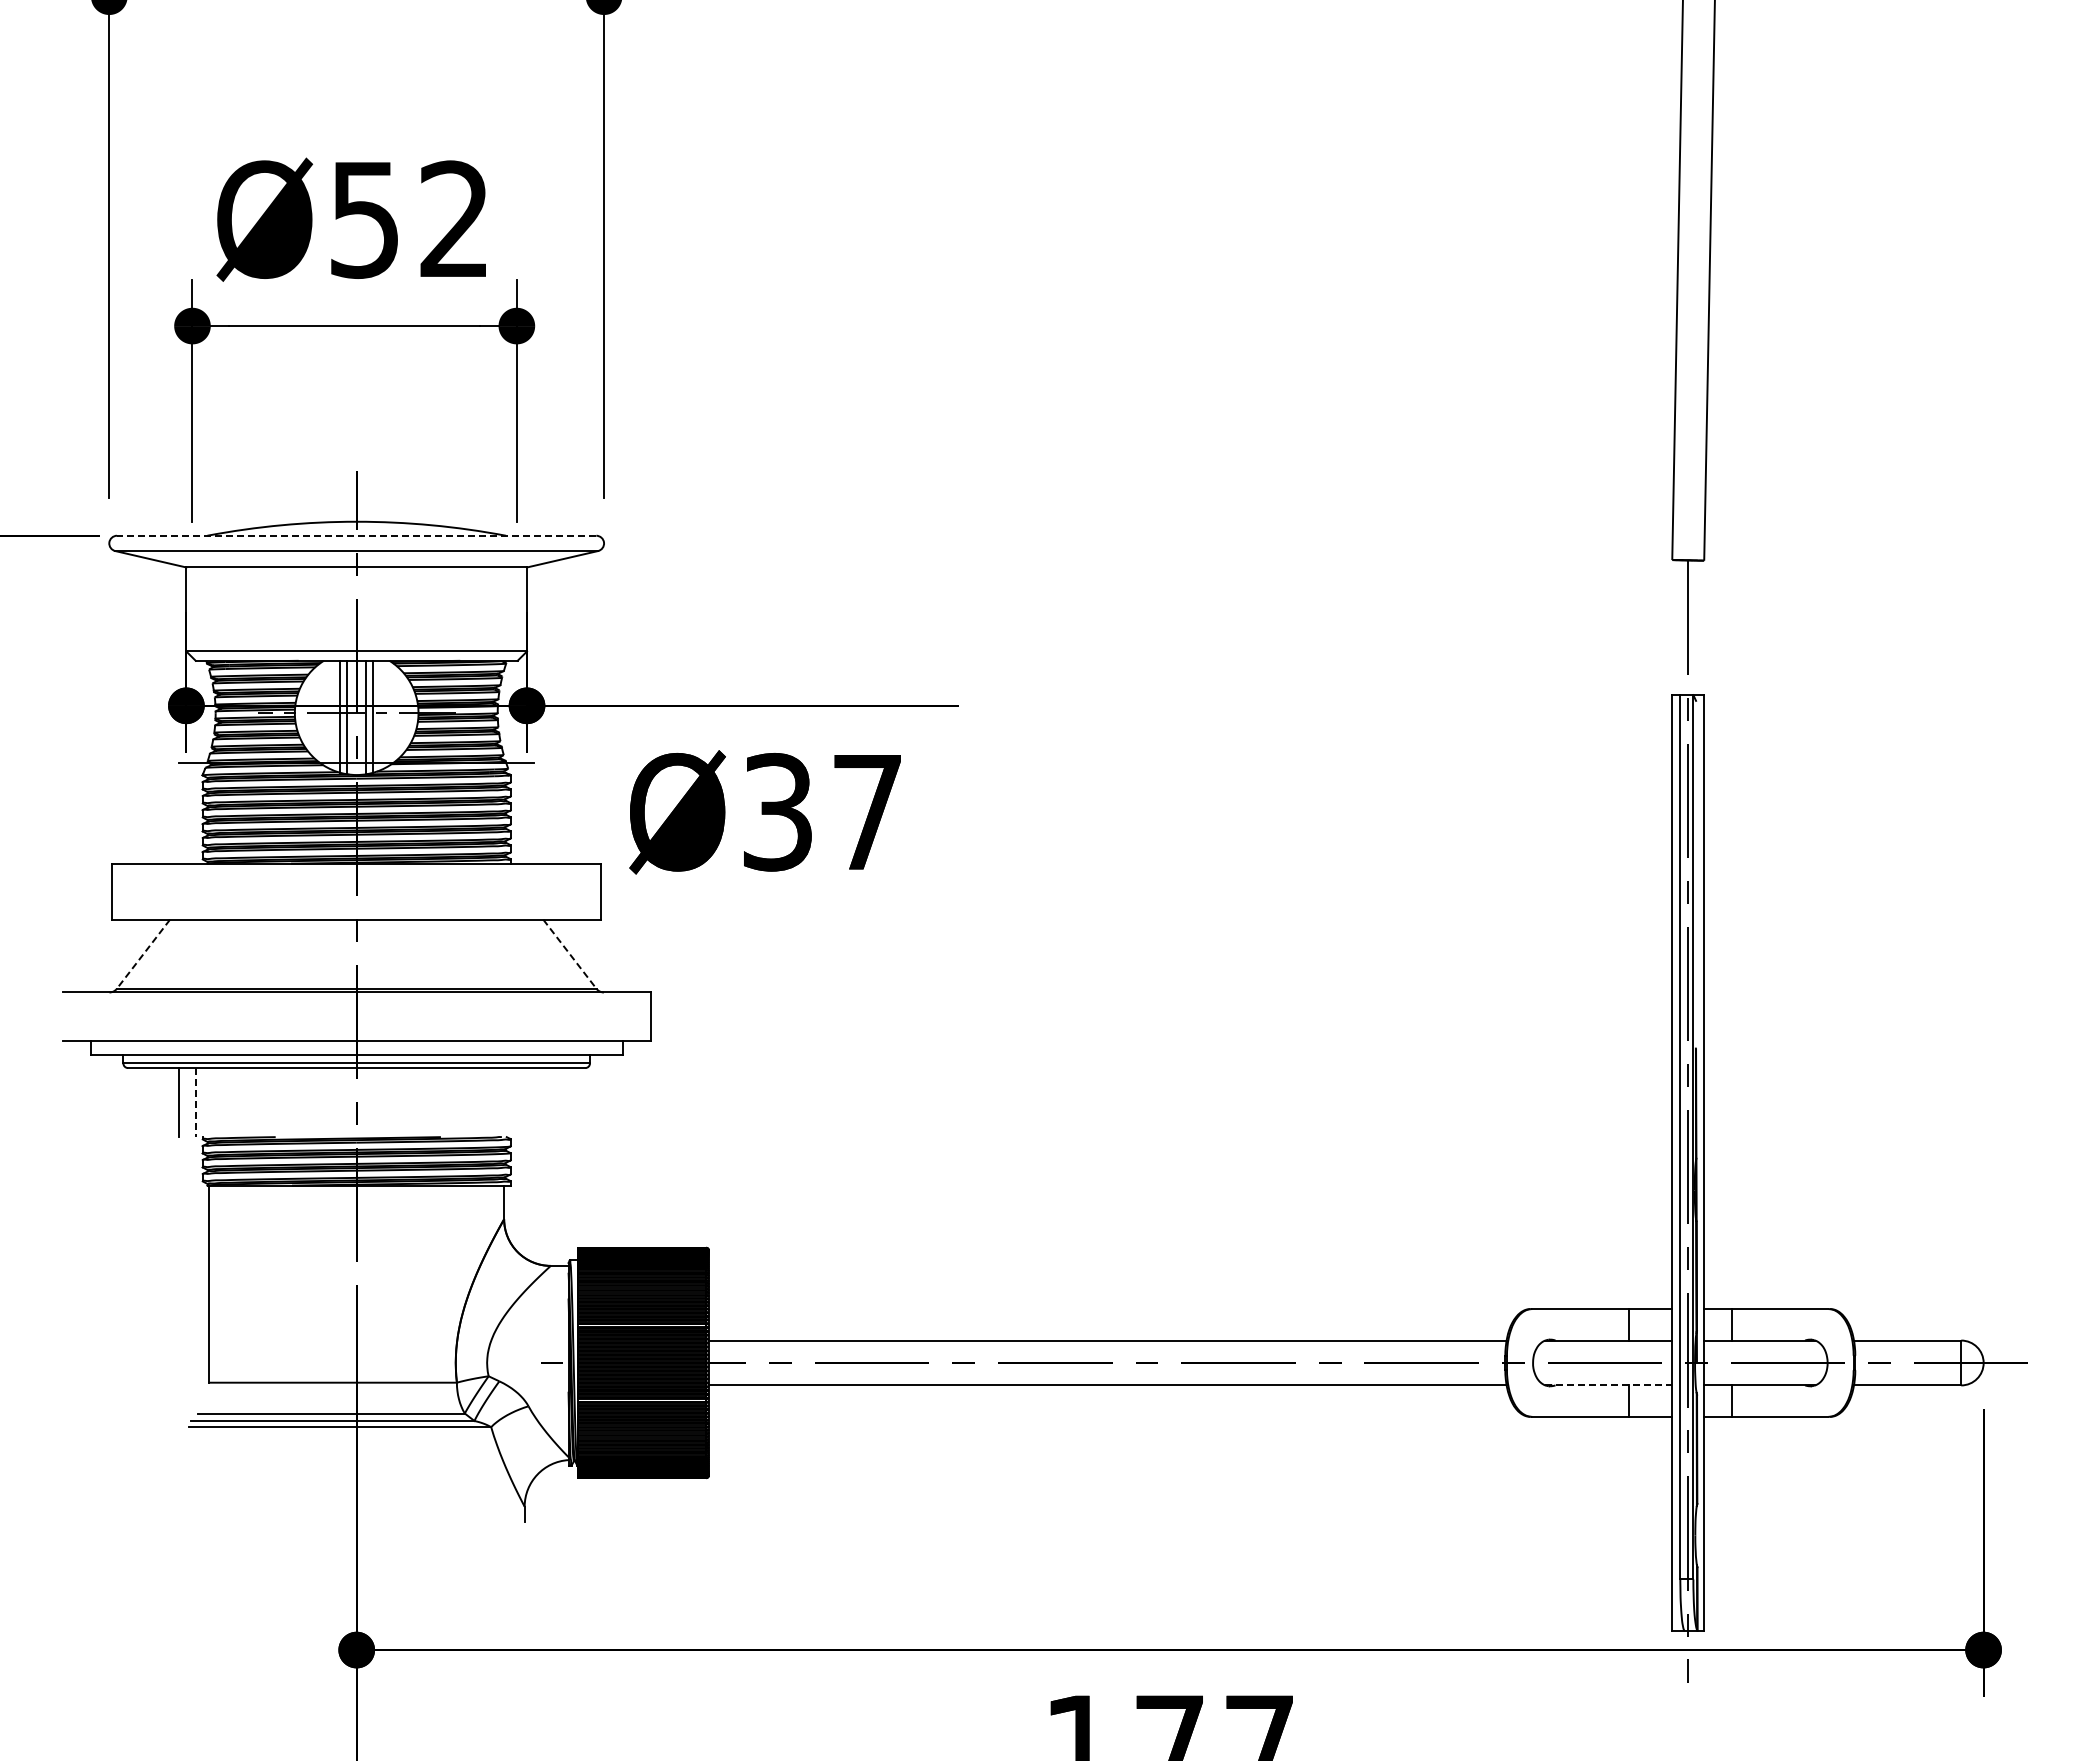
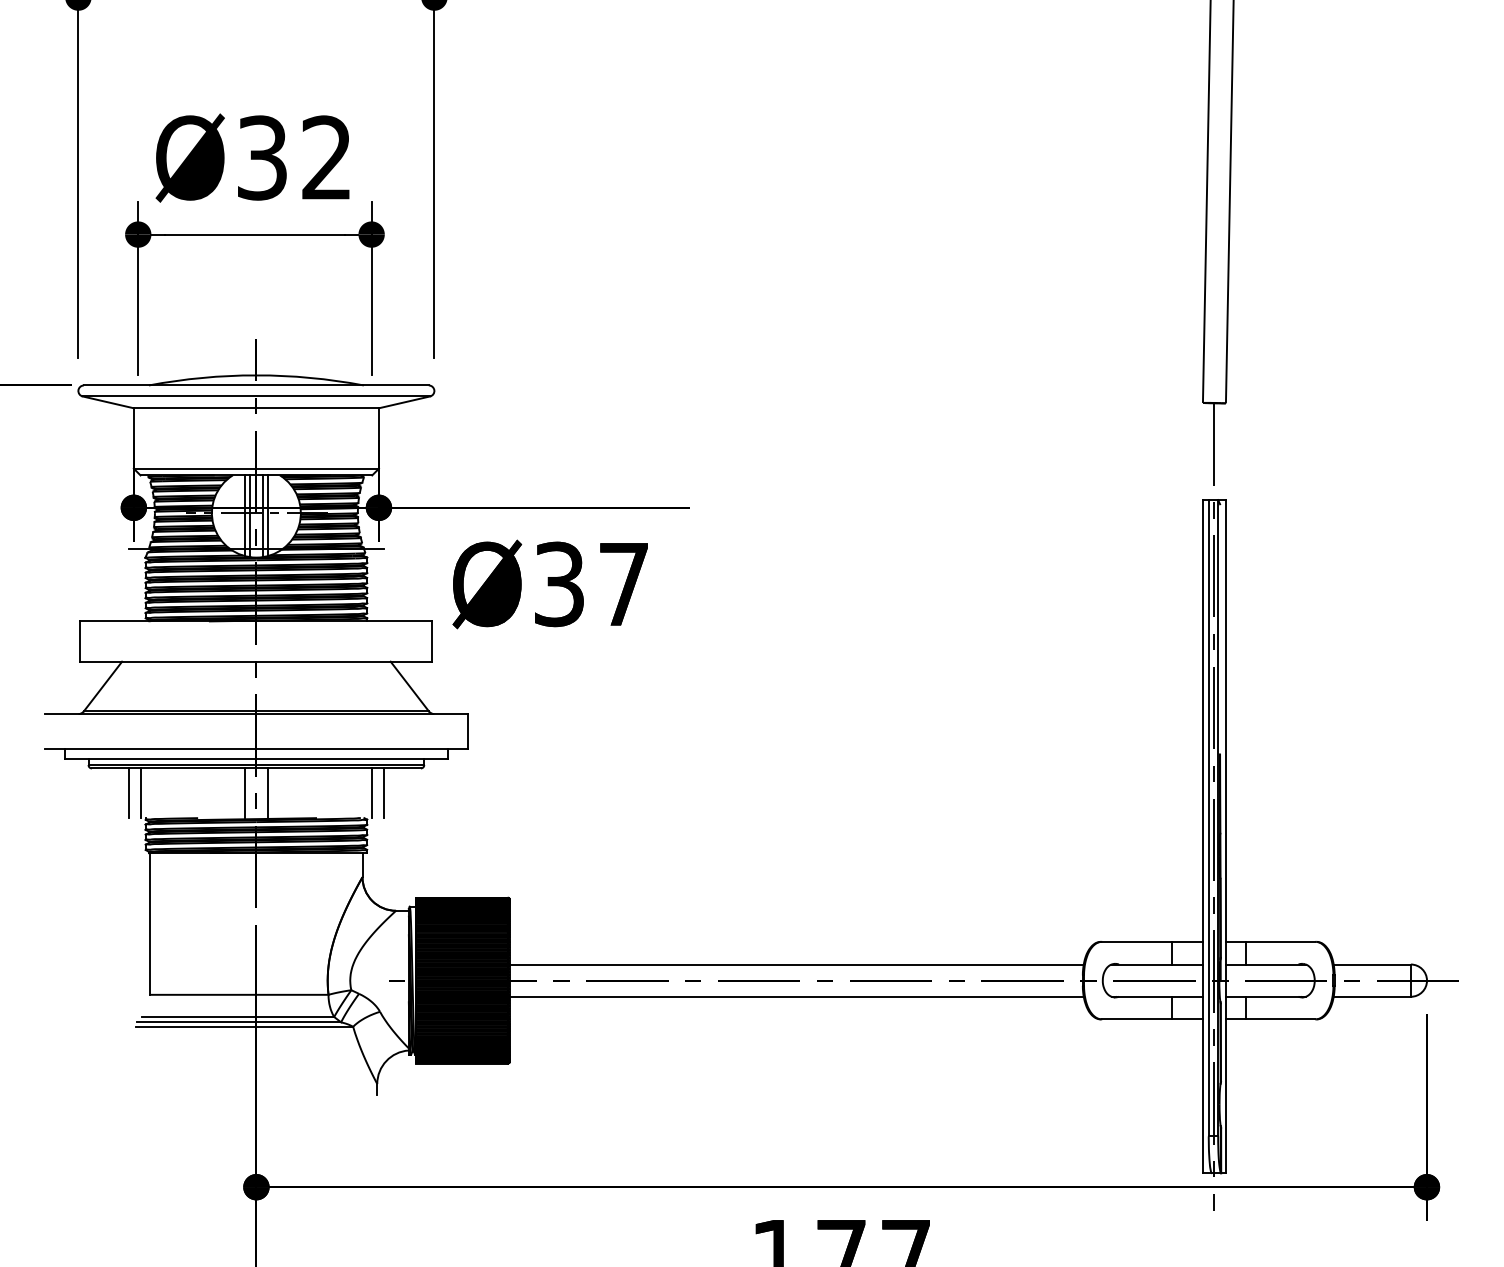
text: (364, 219) -> (262, 157), Ø52 -> Ø32
line: (356, 535) -> (256, 385), dashed -> solid
line: (143, 954) -> (103, 686), dashed -> solid
line: (569, 954) -> (409, 686), dashed -> solid
line: (195, 1102) -> (140, 793), dashed -> solid
line: (340, 1102) -> (244, 793), added
line: (373, 1102) -> (268, 793), added
line: (517, 1102) -> (372, 793), added
line: (534, 1102) -> (384, 793), added
line: (1608, 1385) -> (1157, 996), dashed -> solid

